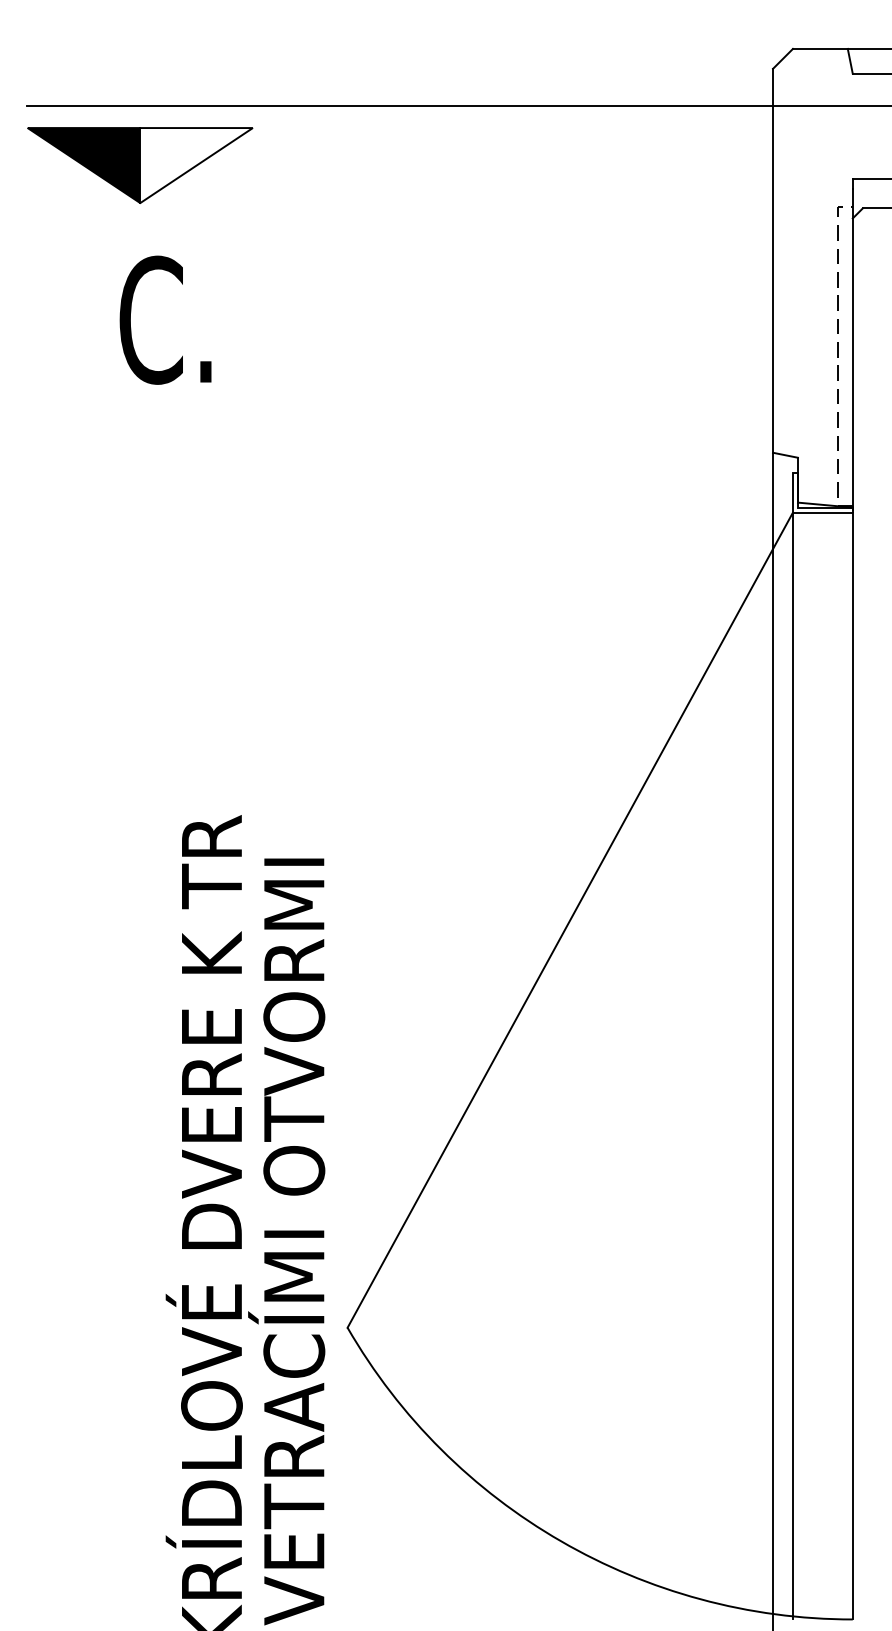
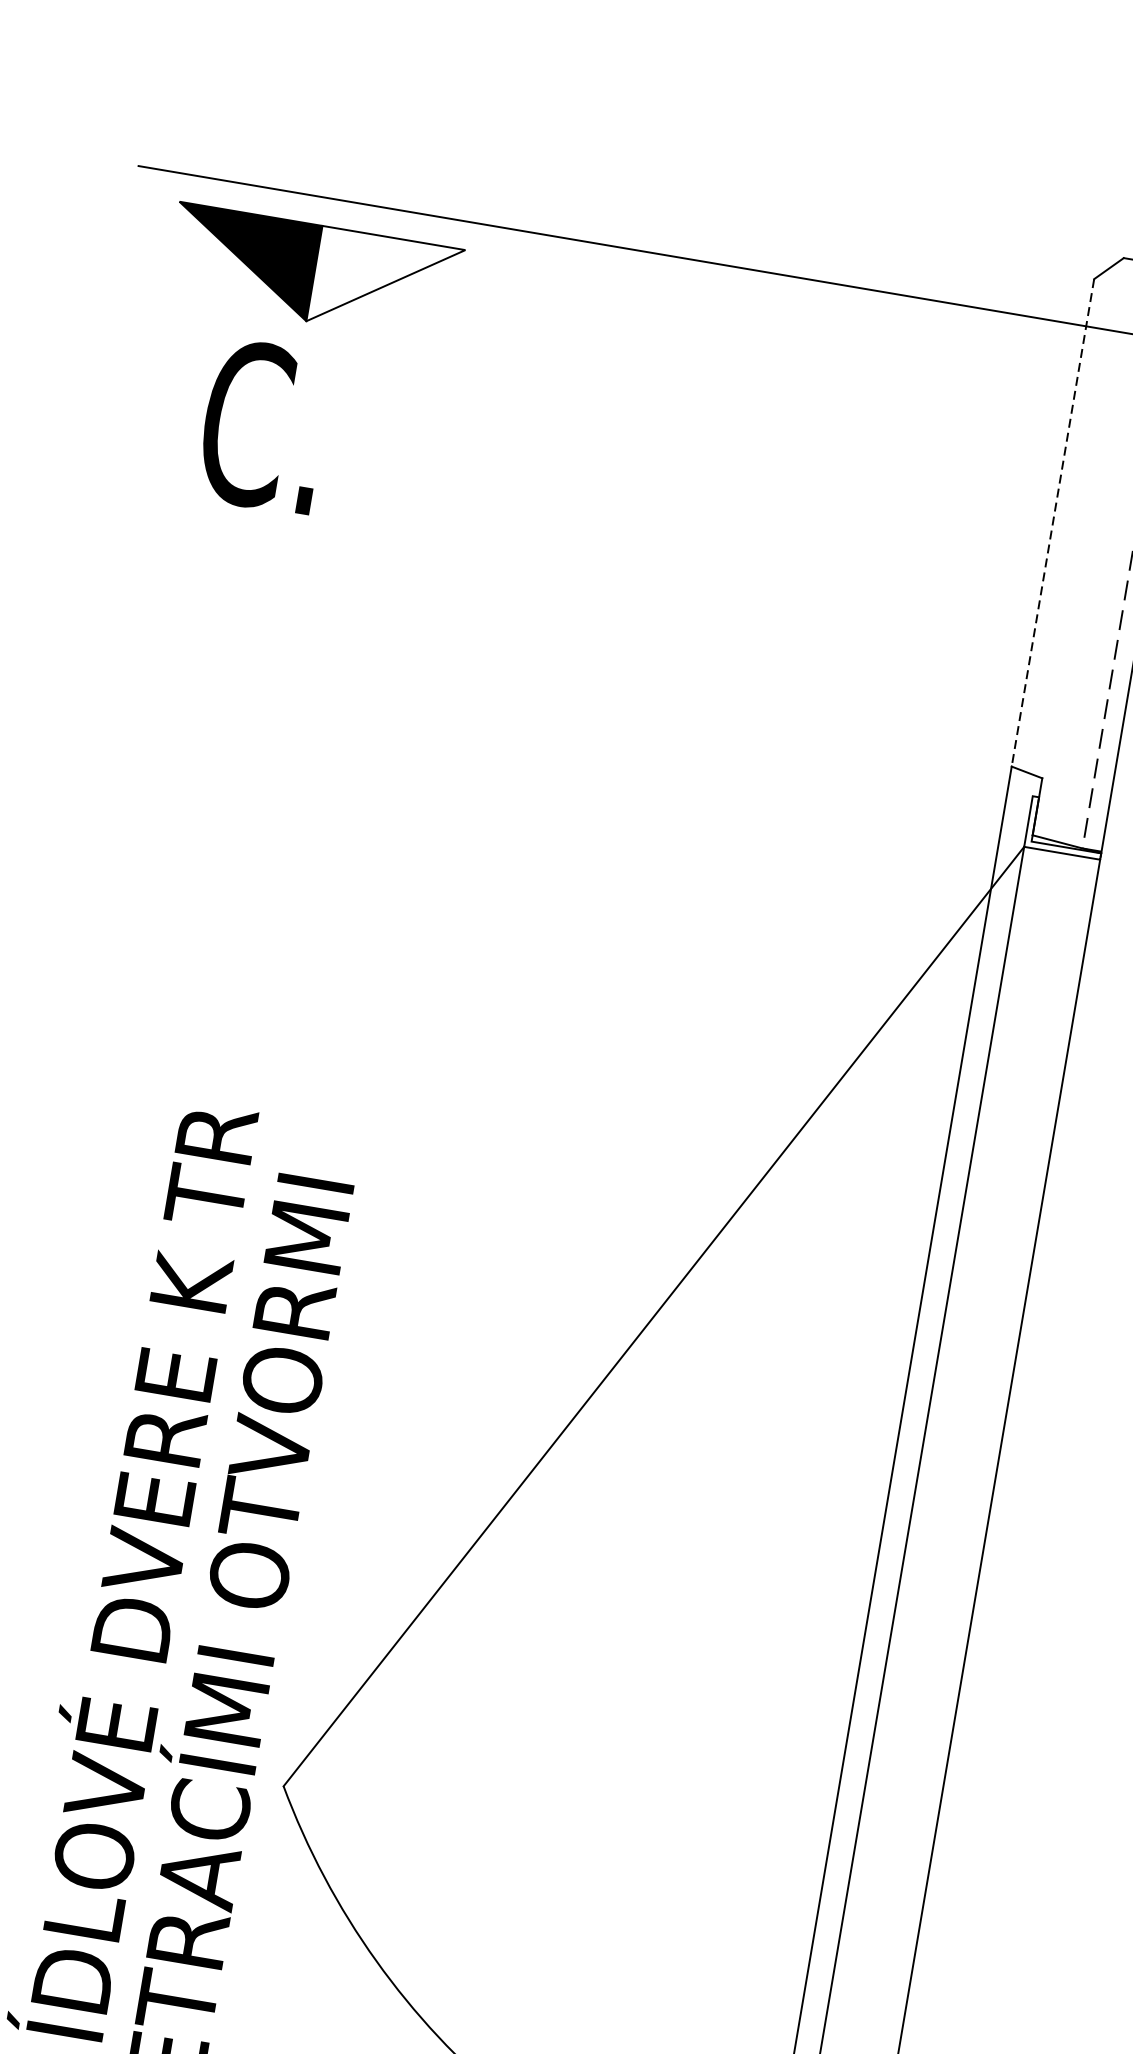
part: (140, 165) -> (314, 273), moved
line: (773, 260) -> (1053, 522), solid -> dashed
text: (165, 319) -> (264, 425), moved

